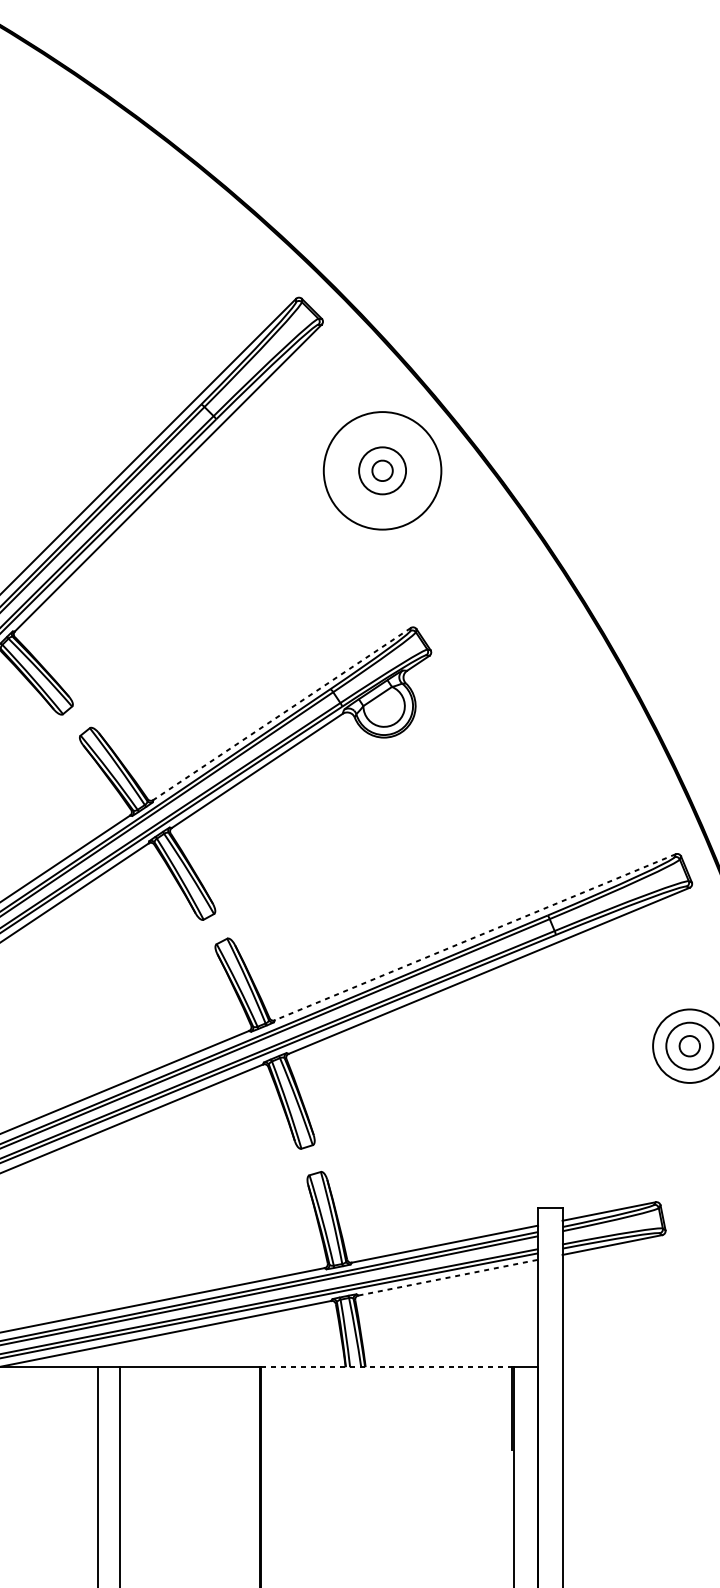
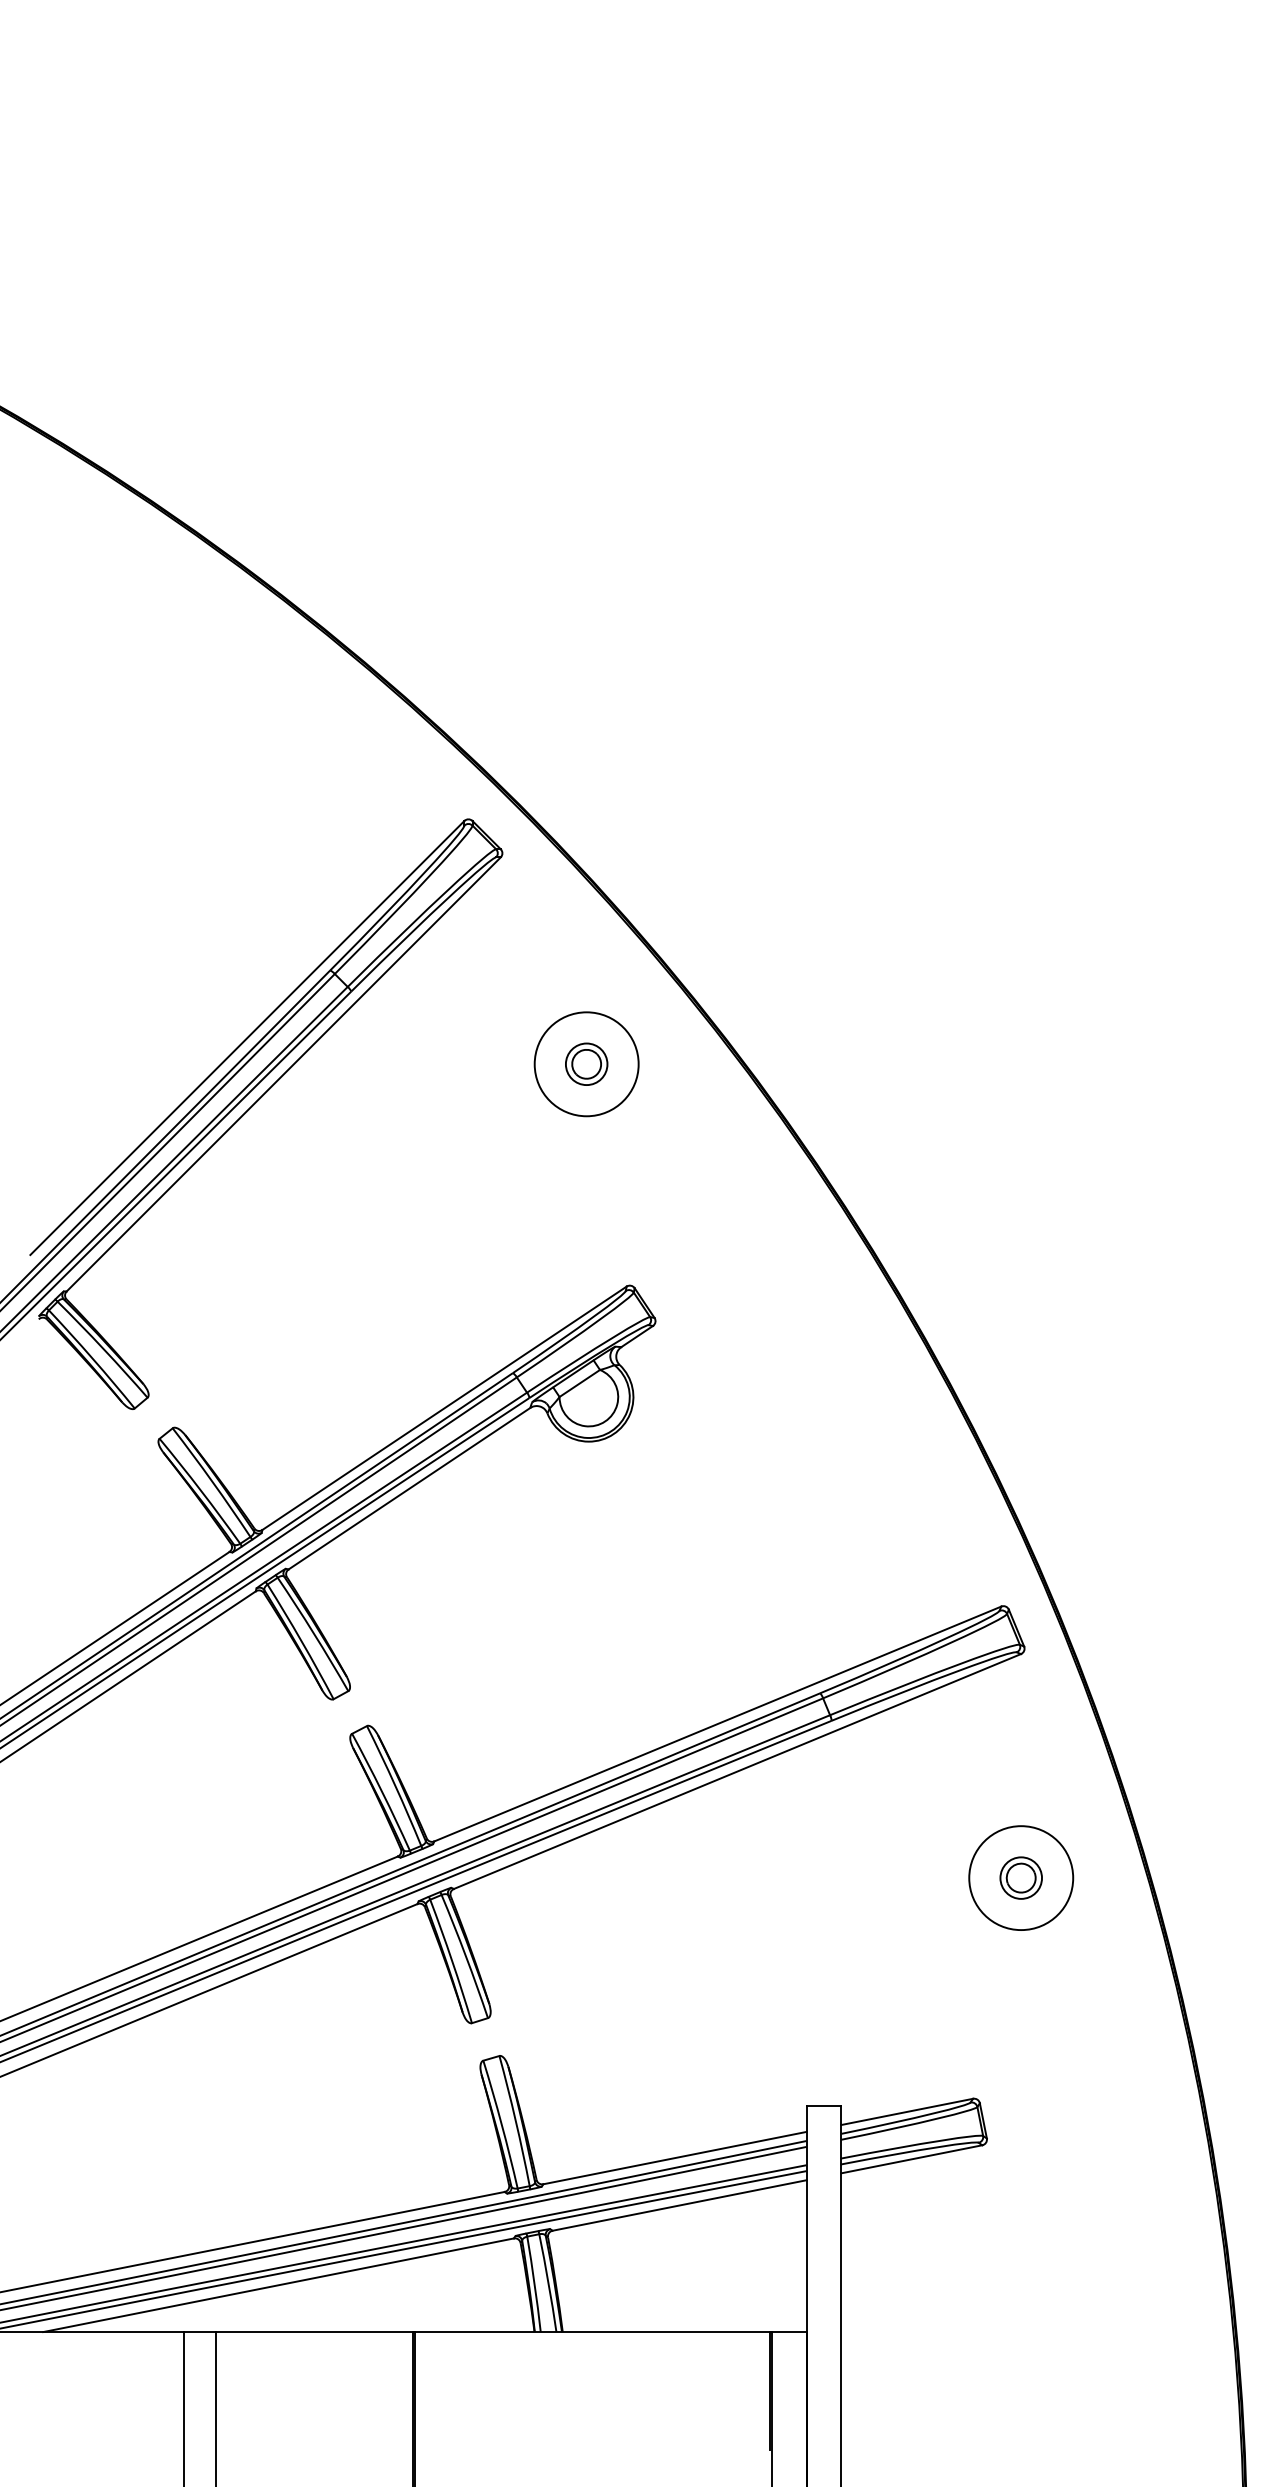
circle: (382, 470) -> (586, 1064), size x0.62
circle: (382, 470) -> (586, 1064), size x0.62
line: (282, 714) -> (444, 1408), dashed -> solid
line: (475, 937) -> (717, 1724), dashed -> solid
circle: (690, 1045) -> (1021, 1877), size x0.62
line: (448, 1277) -> (680, 2205), dashed -> solid
line: (386, 1367) -> (592, 2332), dashed -> solid

